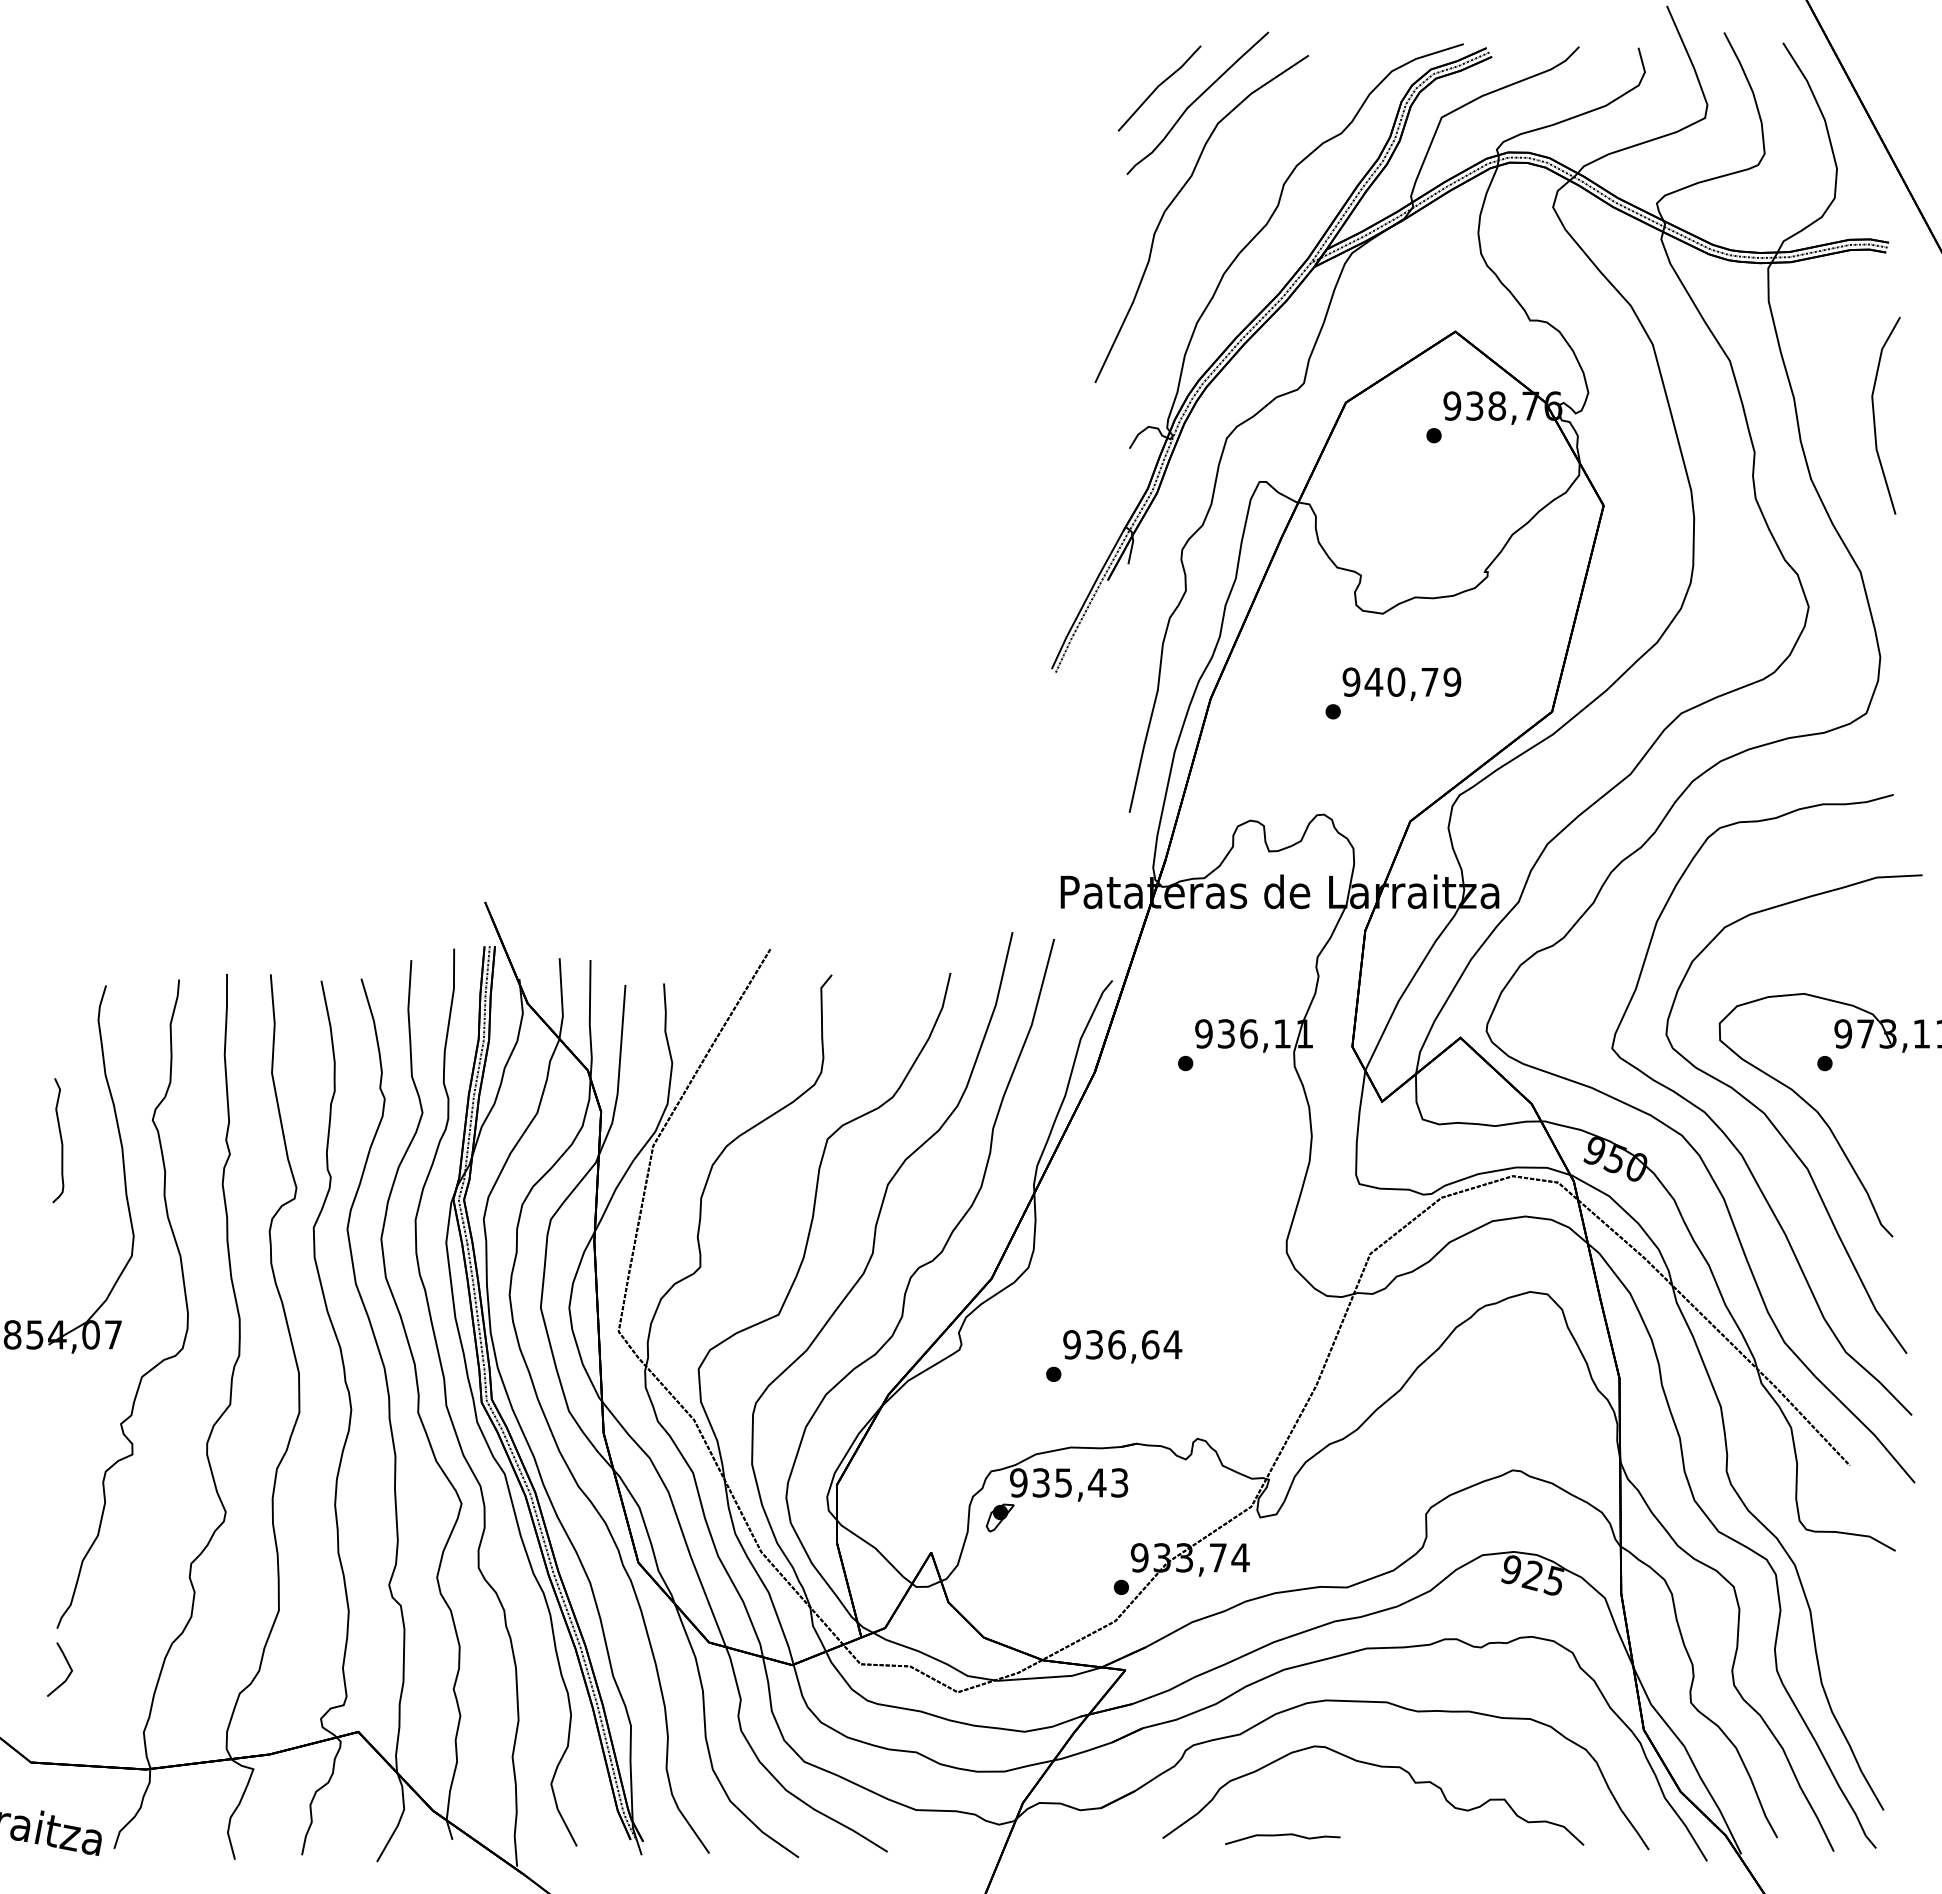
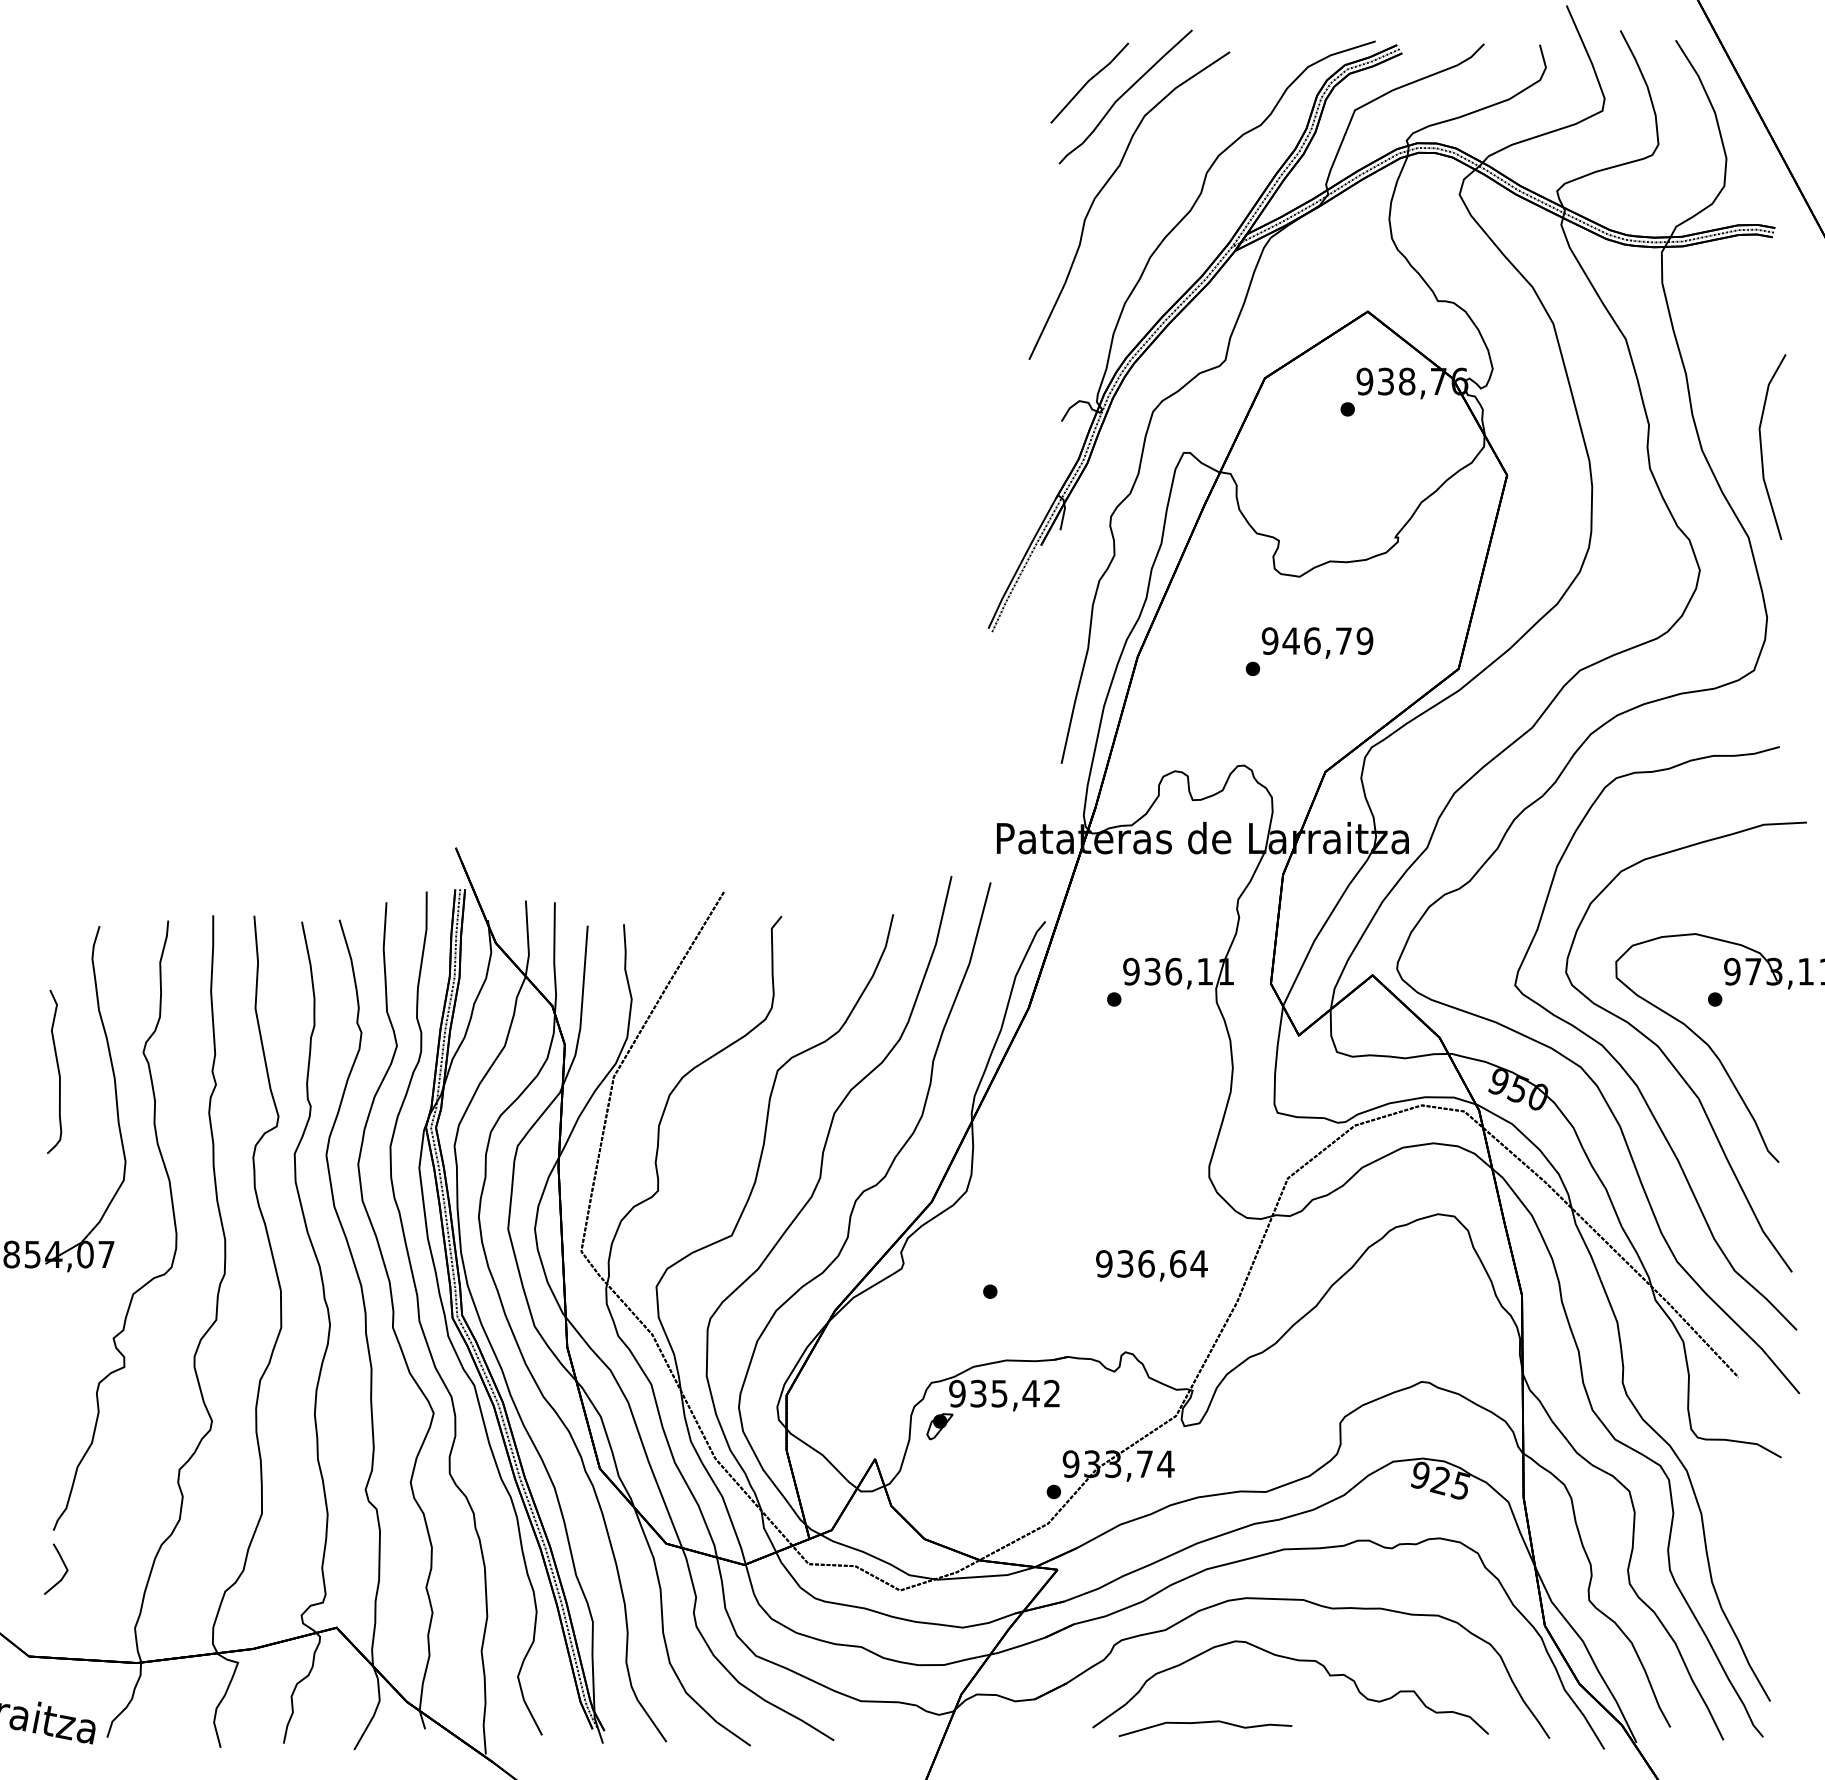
line: (1874, 415) -> (1761, 446), moved
text: (1396, 681) -> (1312, 640), 940,79 -> 946,79
part: (58, 1140) -> (54, 1071), size x1.4
text: (1122, 1346) -> (1151, 1265), moved
text: (1119, 1482) -> (1052, 1393), 935,43 -> 935,42
part: (1282, 1838) -> (1205, 1727), size x1.6

